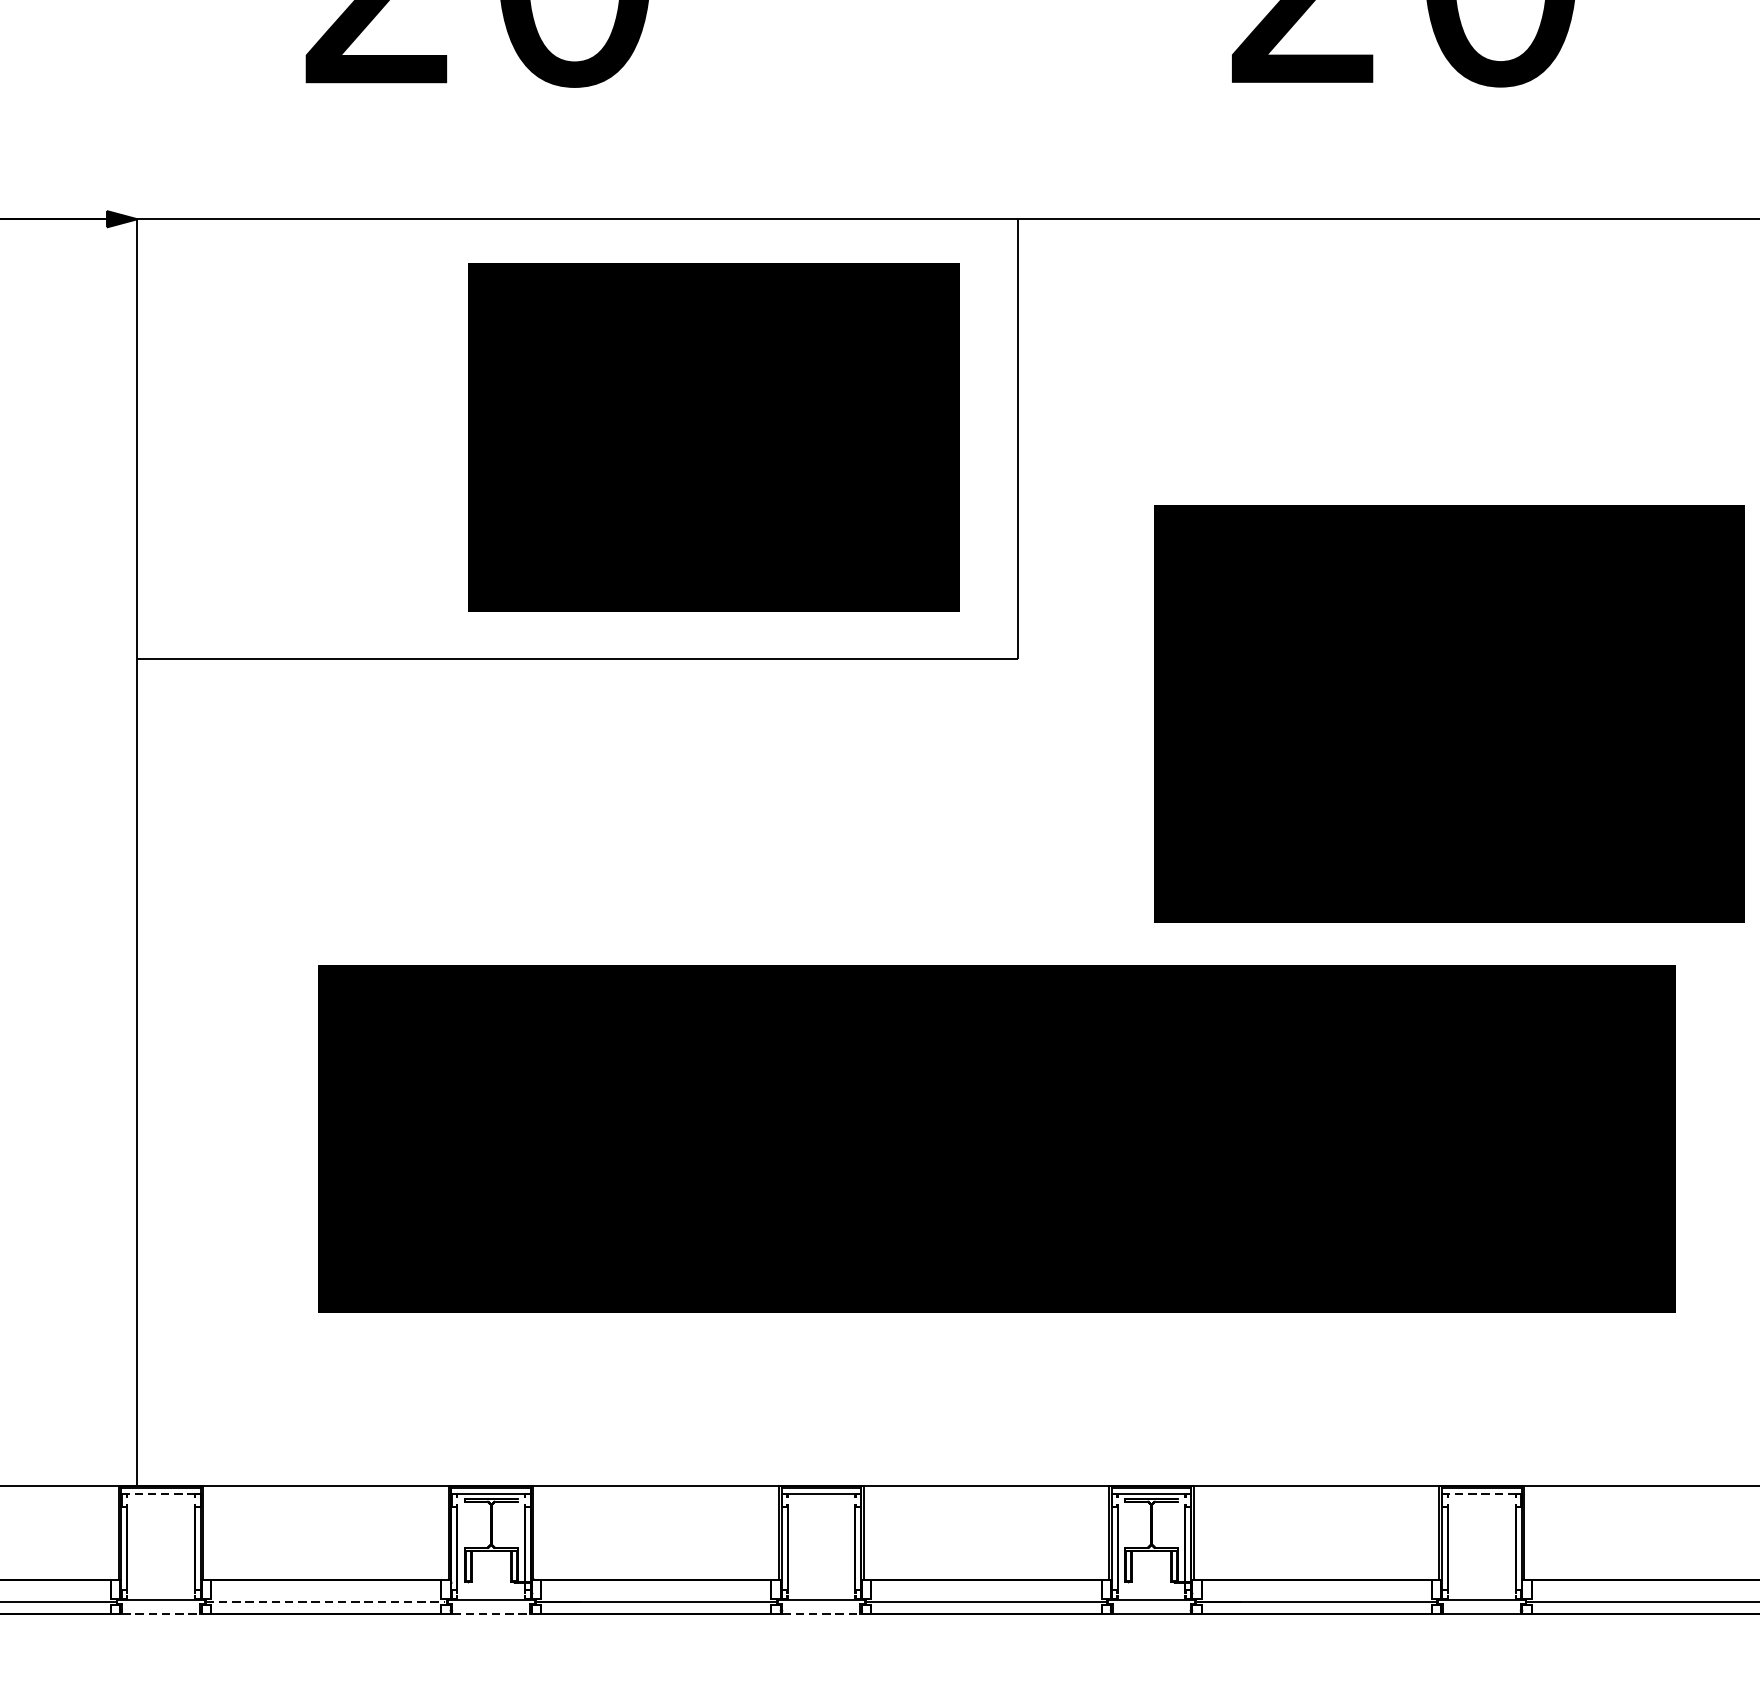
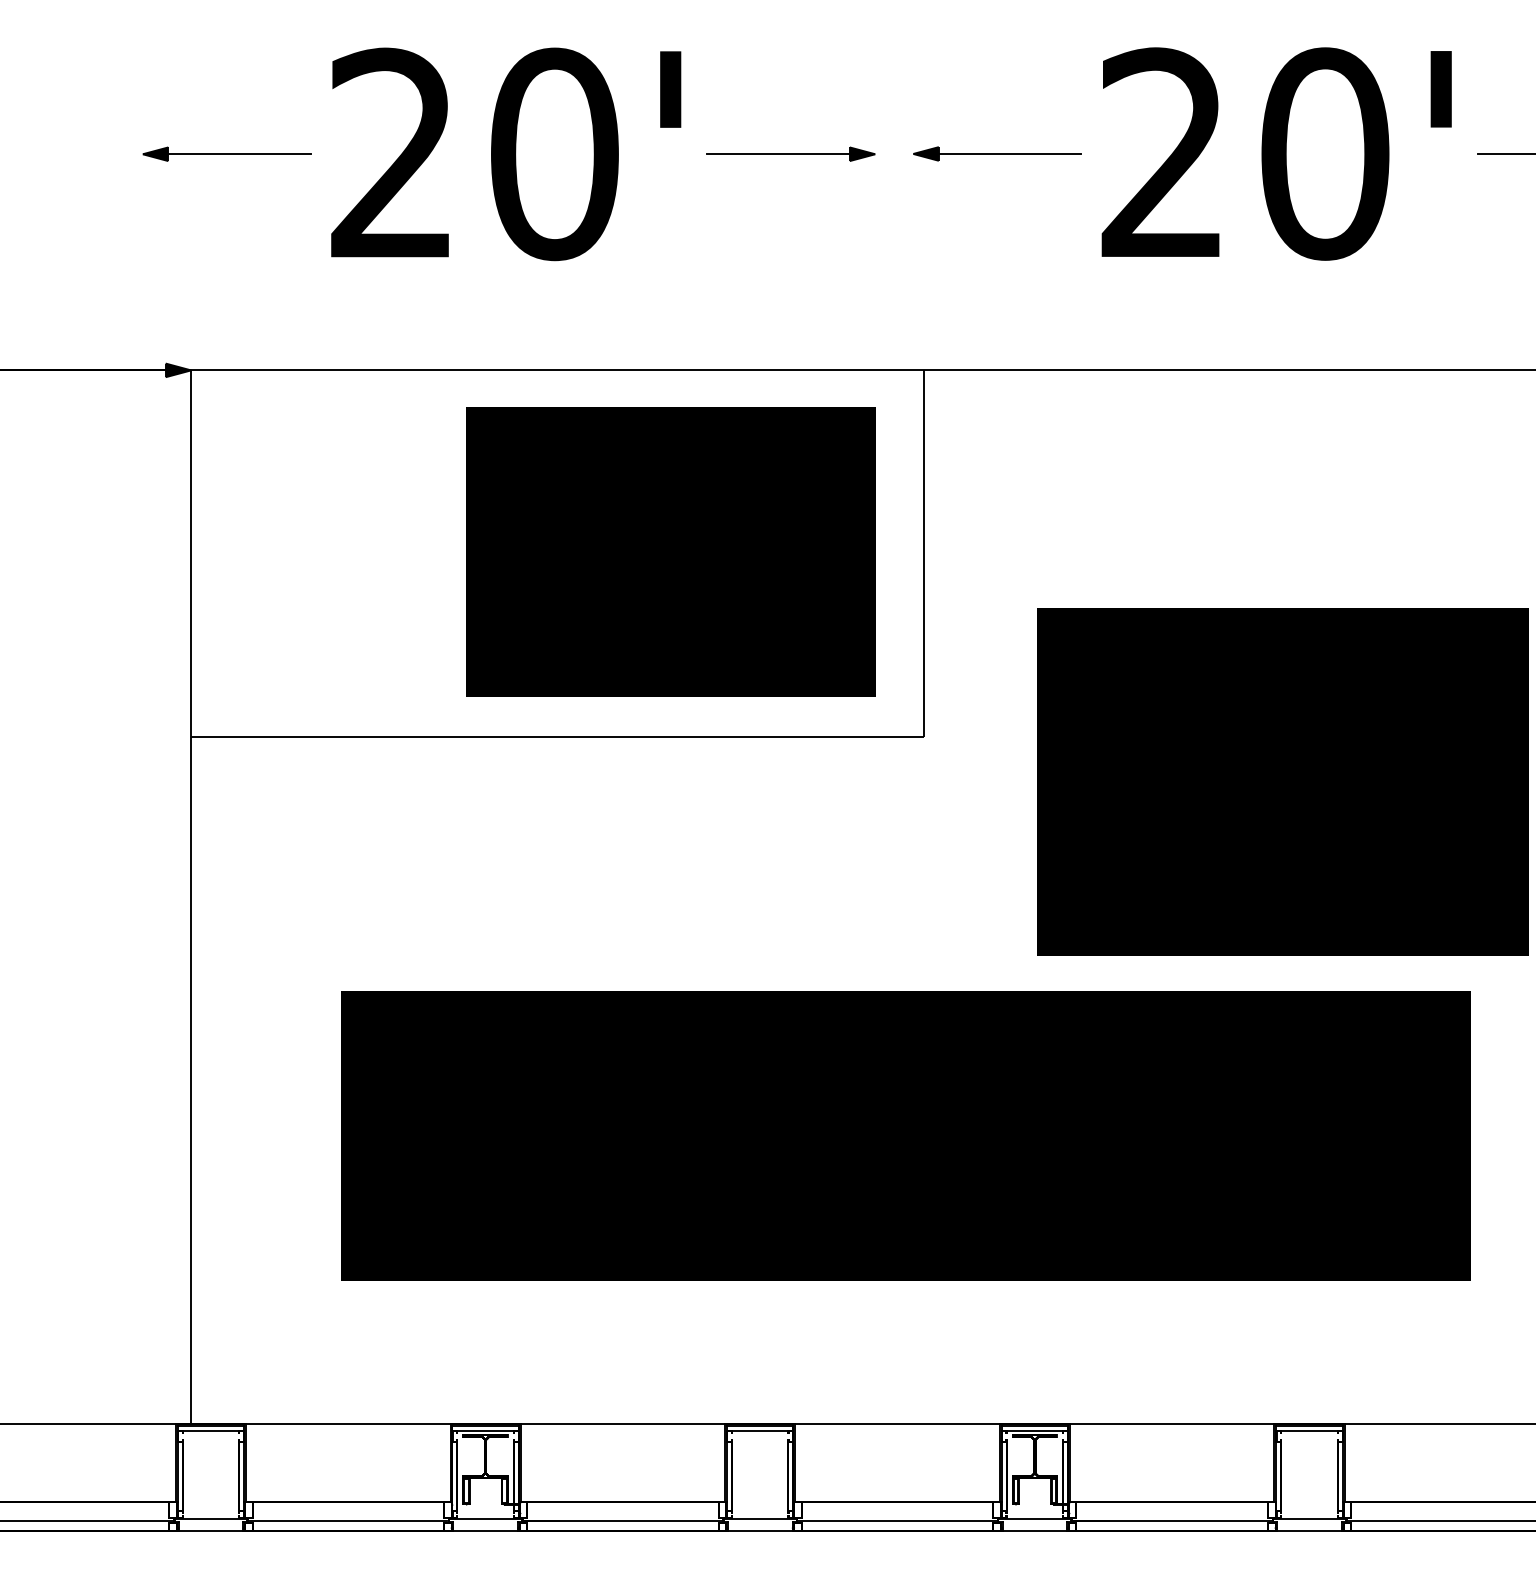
line: (161, 1494) -> (211, 1431), dashed -> solid
line: (1482, 1494) -> (1310, 1431), dashed -> solid
line: (325, 1601) -> (347, 1520), dashed -> solid
line: (161, 1613) -> (211, 1530), dashed -> solid
line: (492, 1613) -> (486, 1530), dashed -> solid
line: (821, 1613) -> (760, 1530), dashed -> solid

